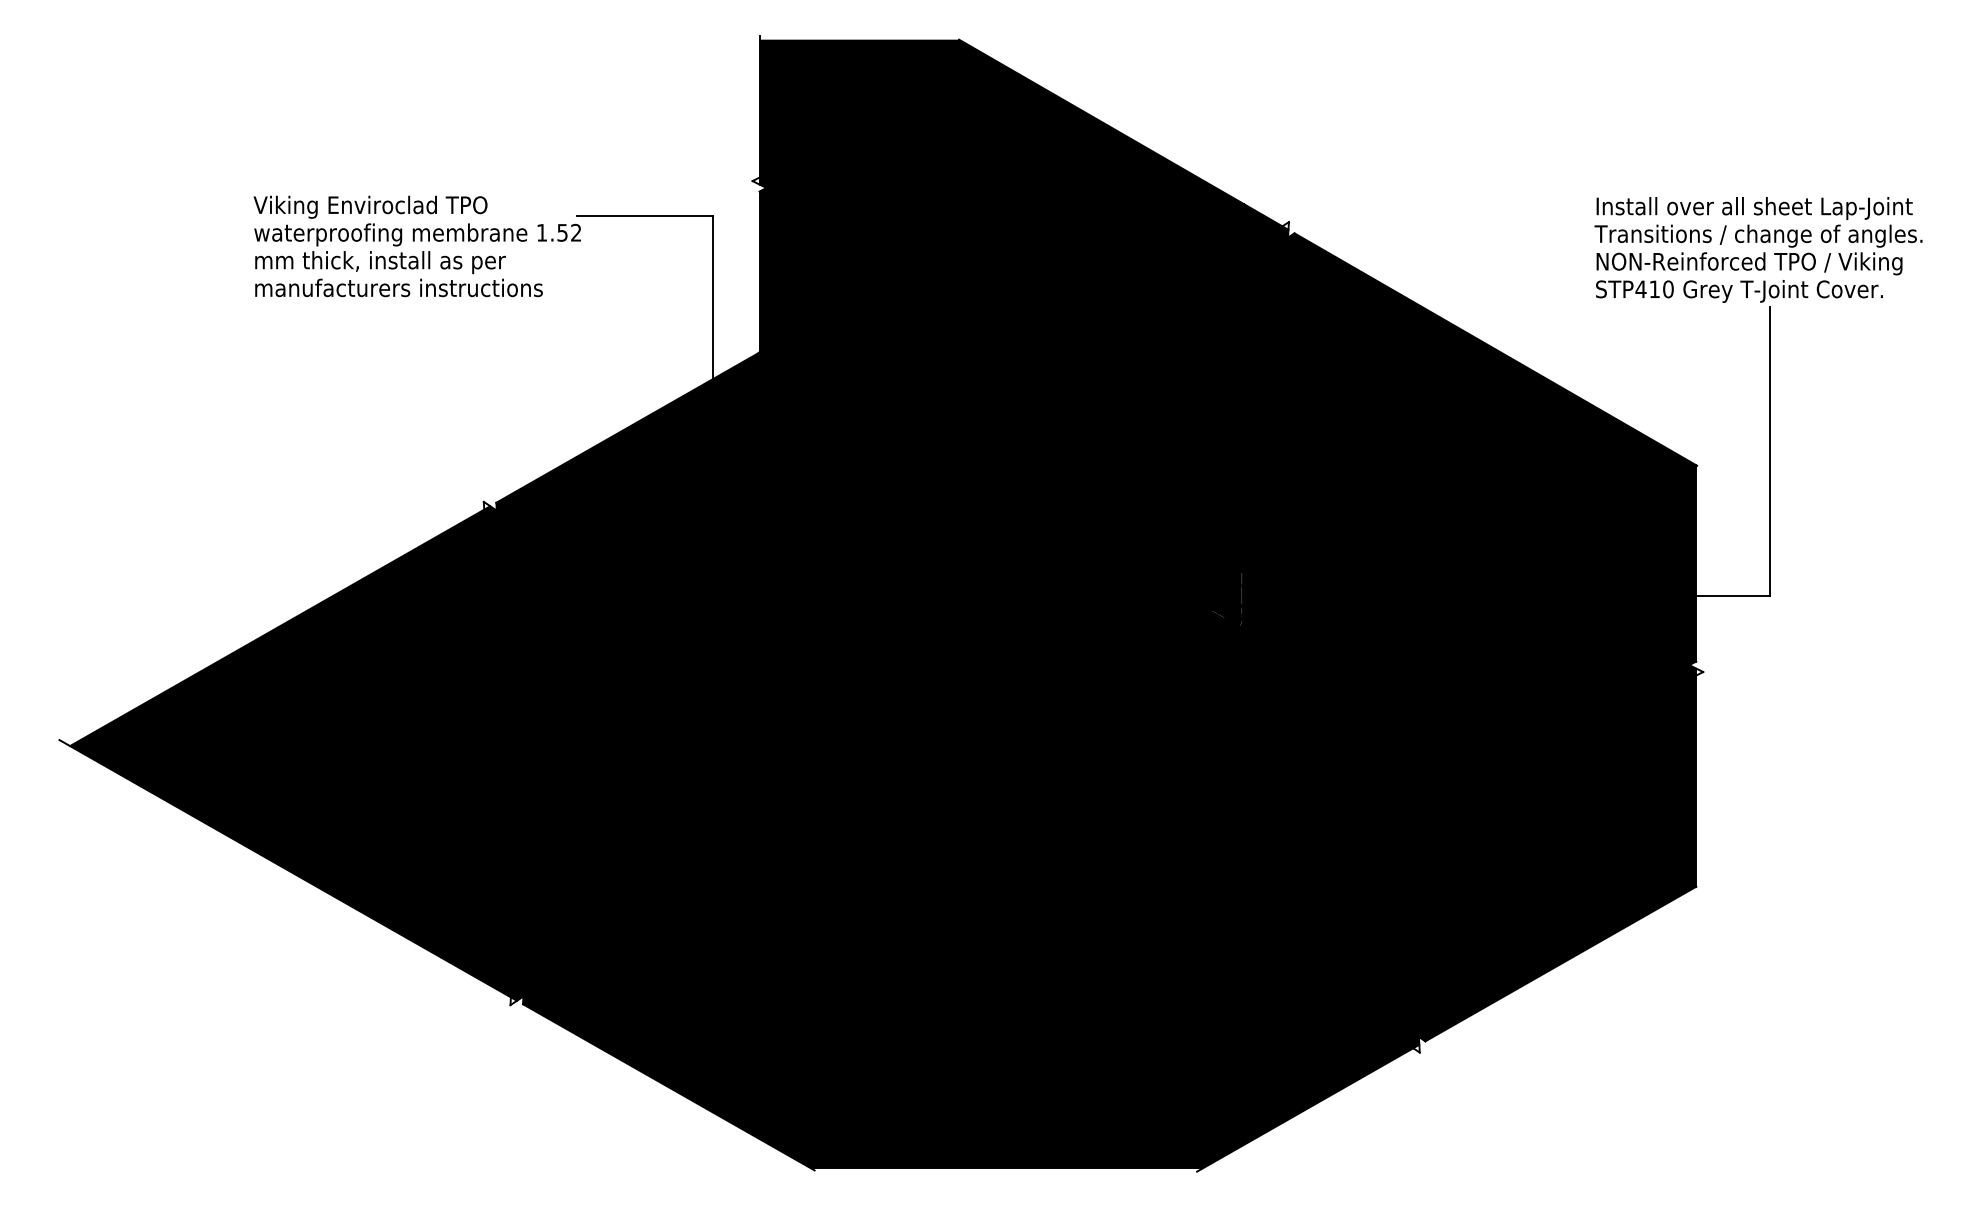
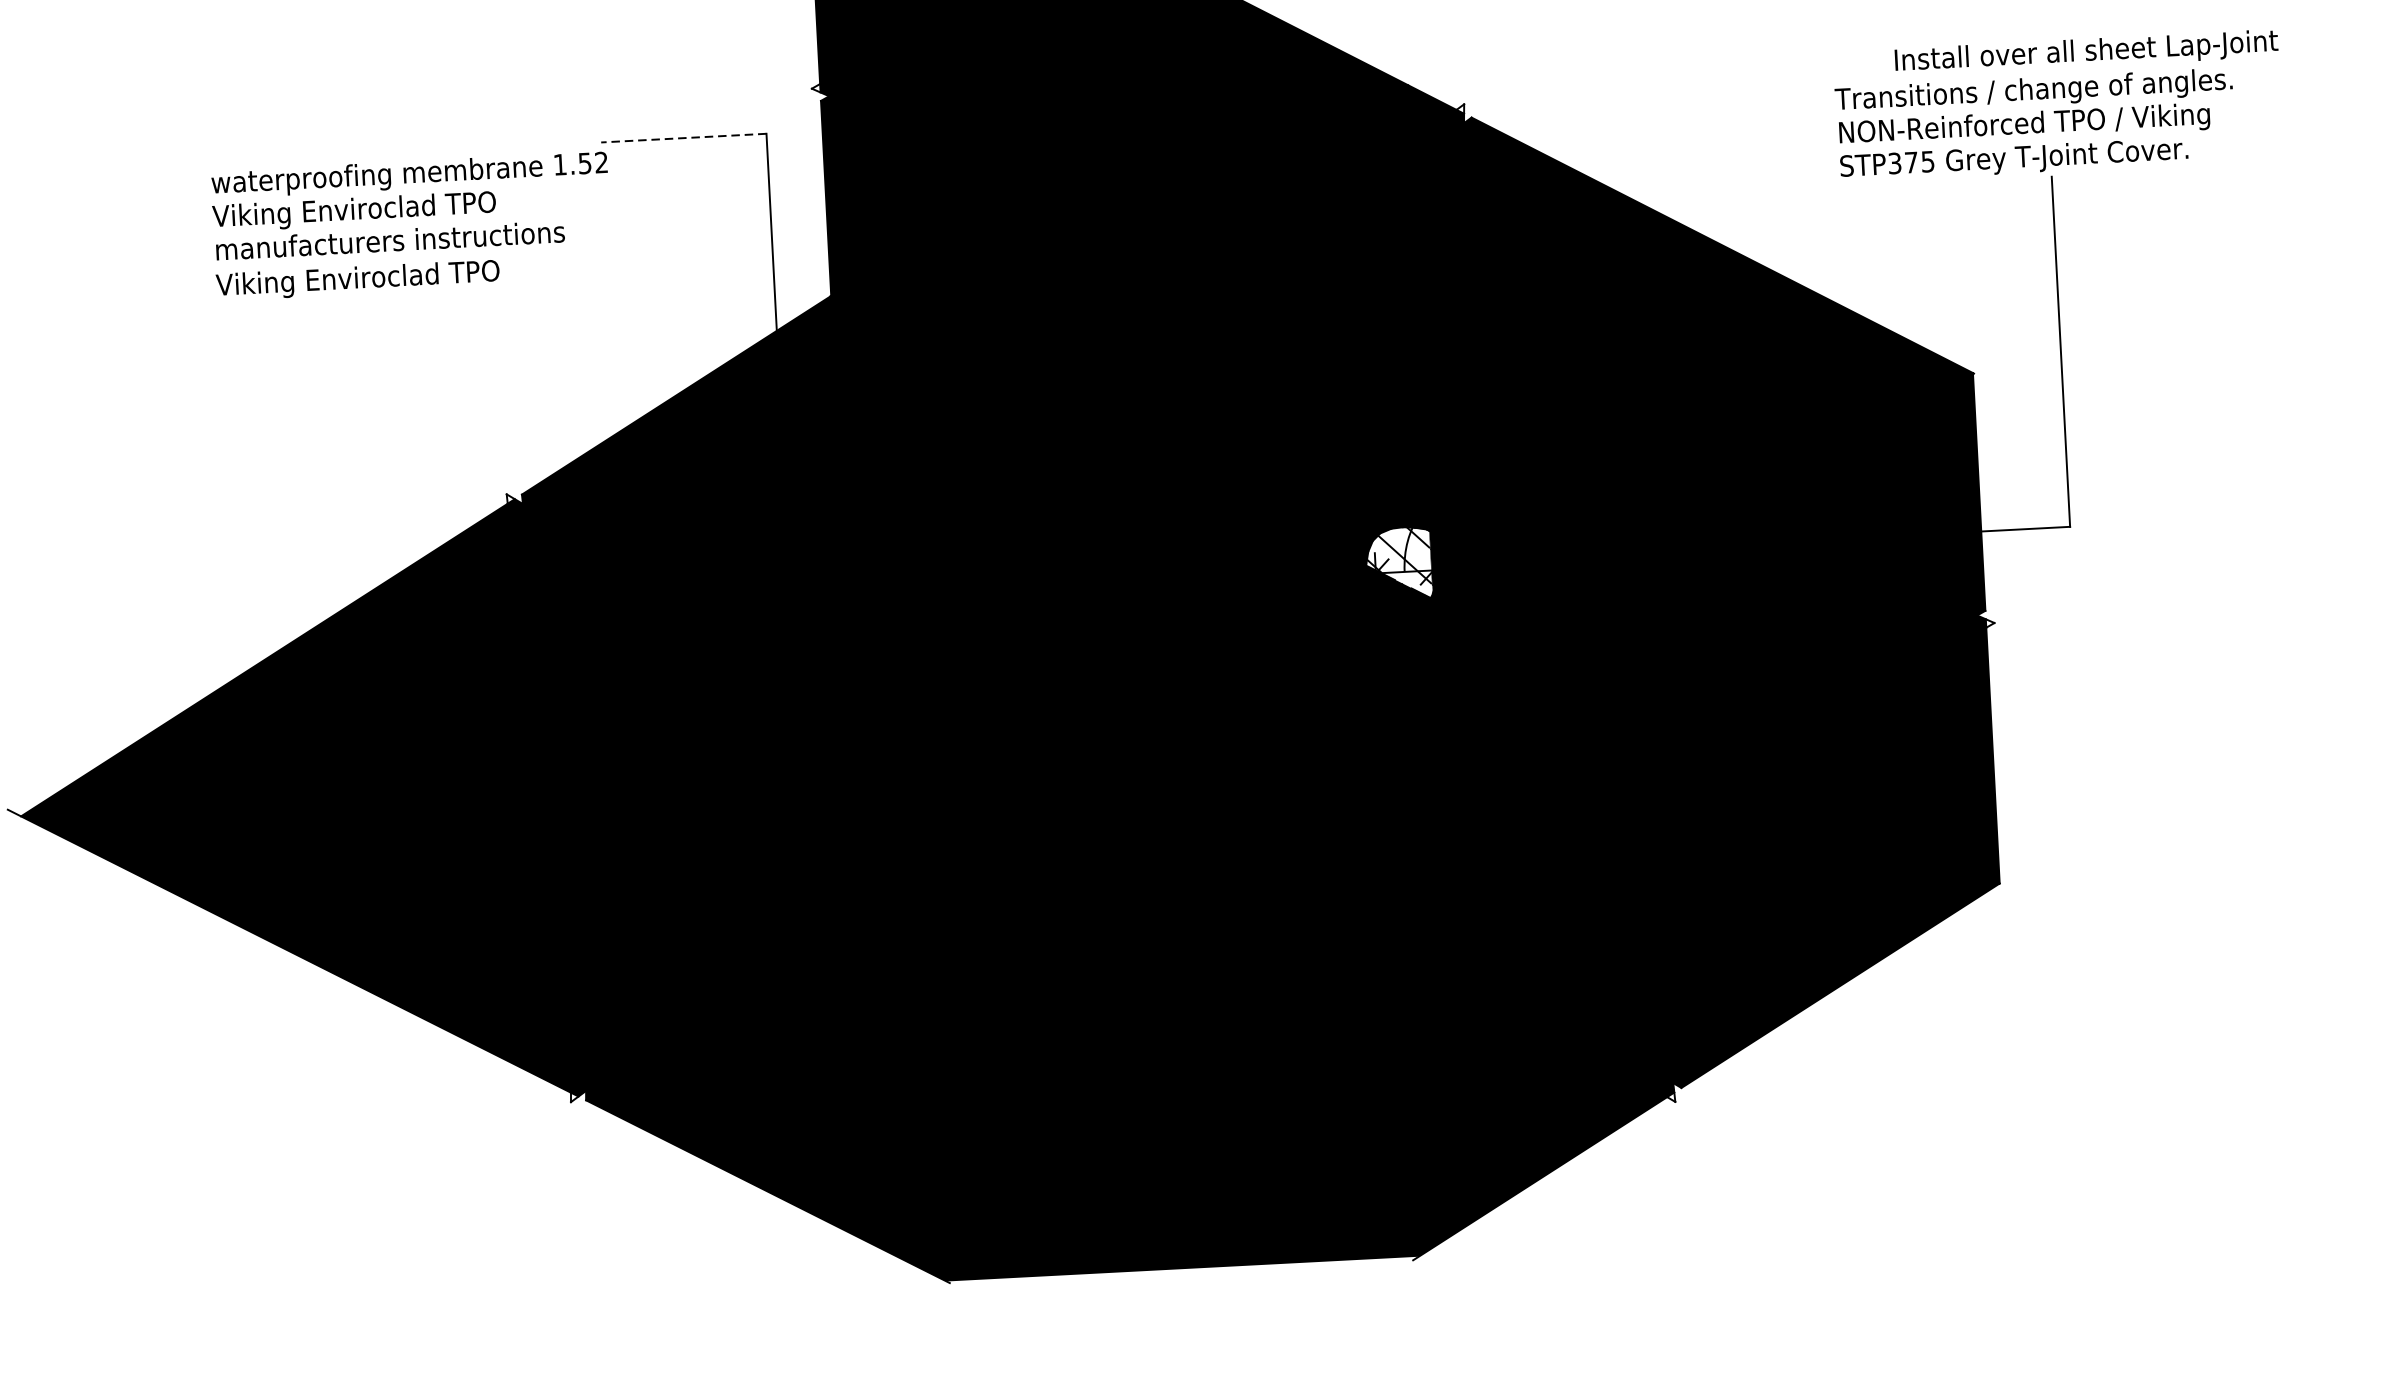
text: (370, 206) -> (357, 279), moved
text: (1754, 208) -> (2086, 52), moved
line: (644, 216) -> (683, 138), solid -> dashed
text: (379, 262) -> (365, 211), mm thick, install as per -> Viking Enviroclad TPO
text: (1654, 289) -> (1911, 162), STP410 -> STP375
fill: (1215, 596) -> (1398, 562), removed

